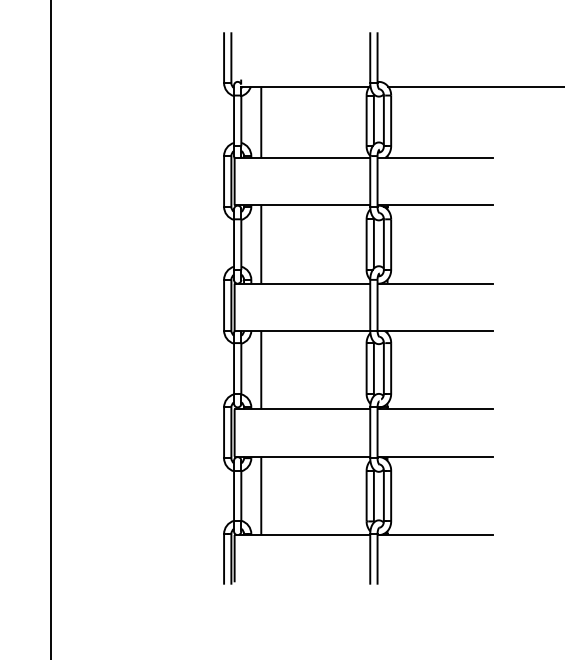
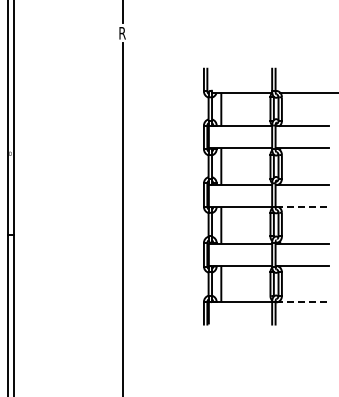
line: (435, 331) -> (302, 207), solid -> dashed
line: (435, 535) -> (302, 302), solid -> dashed

